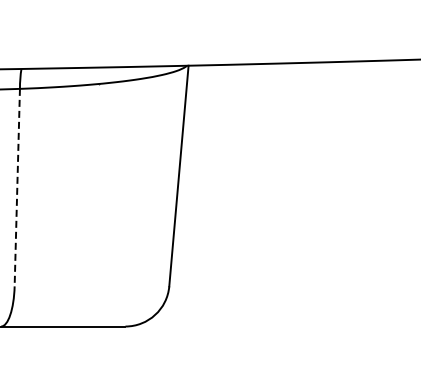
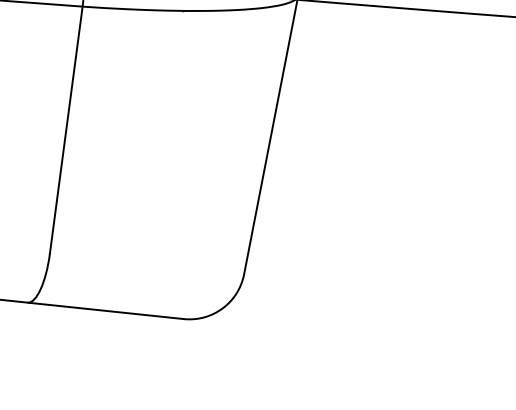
line: (17, 187) -> (66, 130), dashed -> solid

